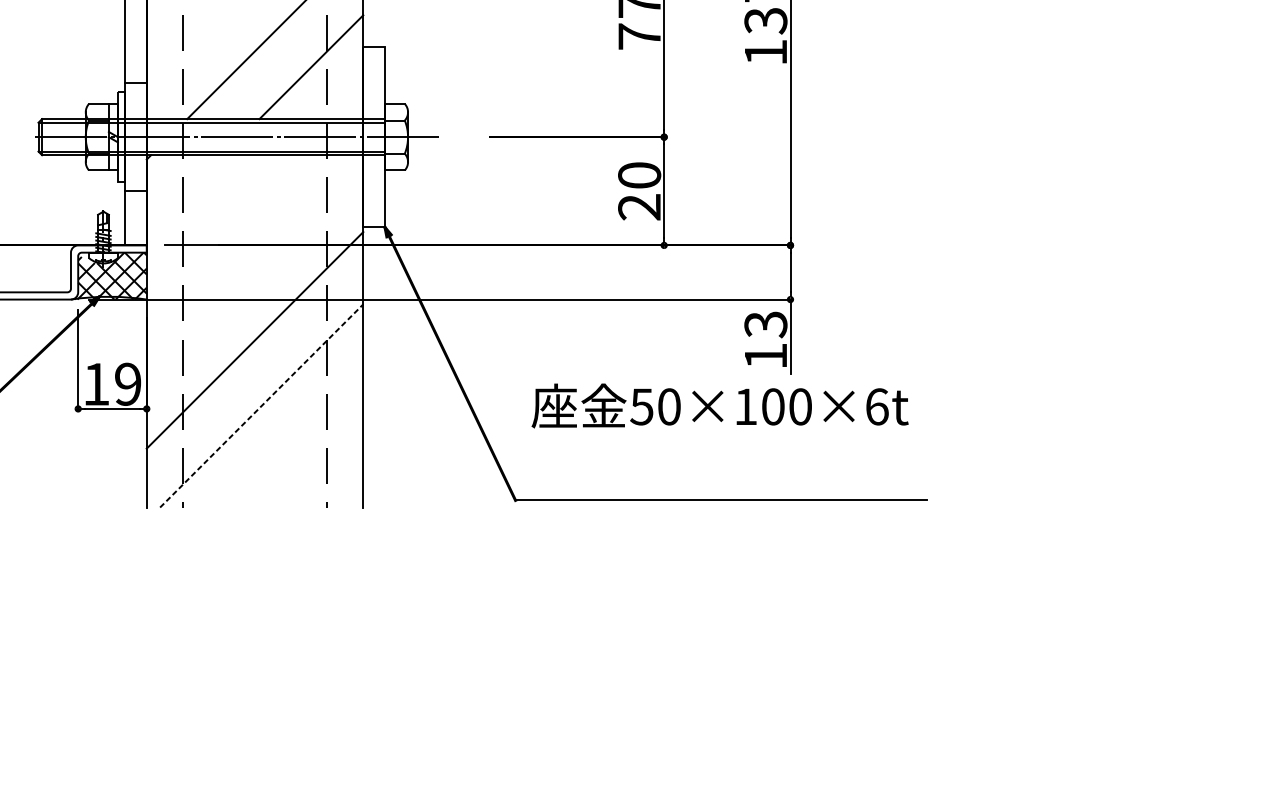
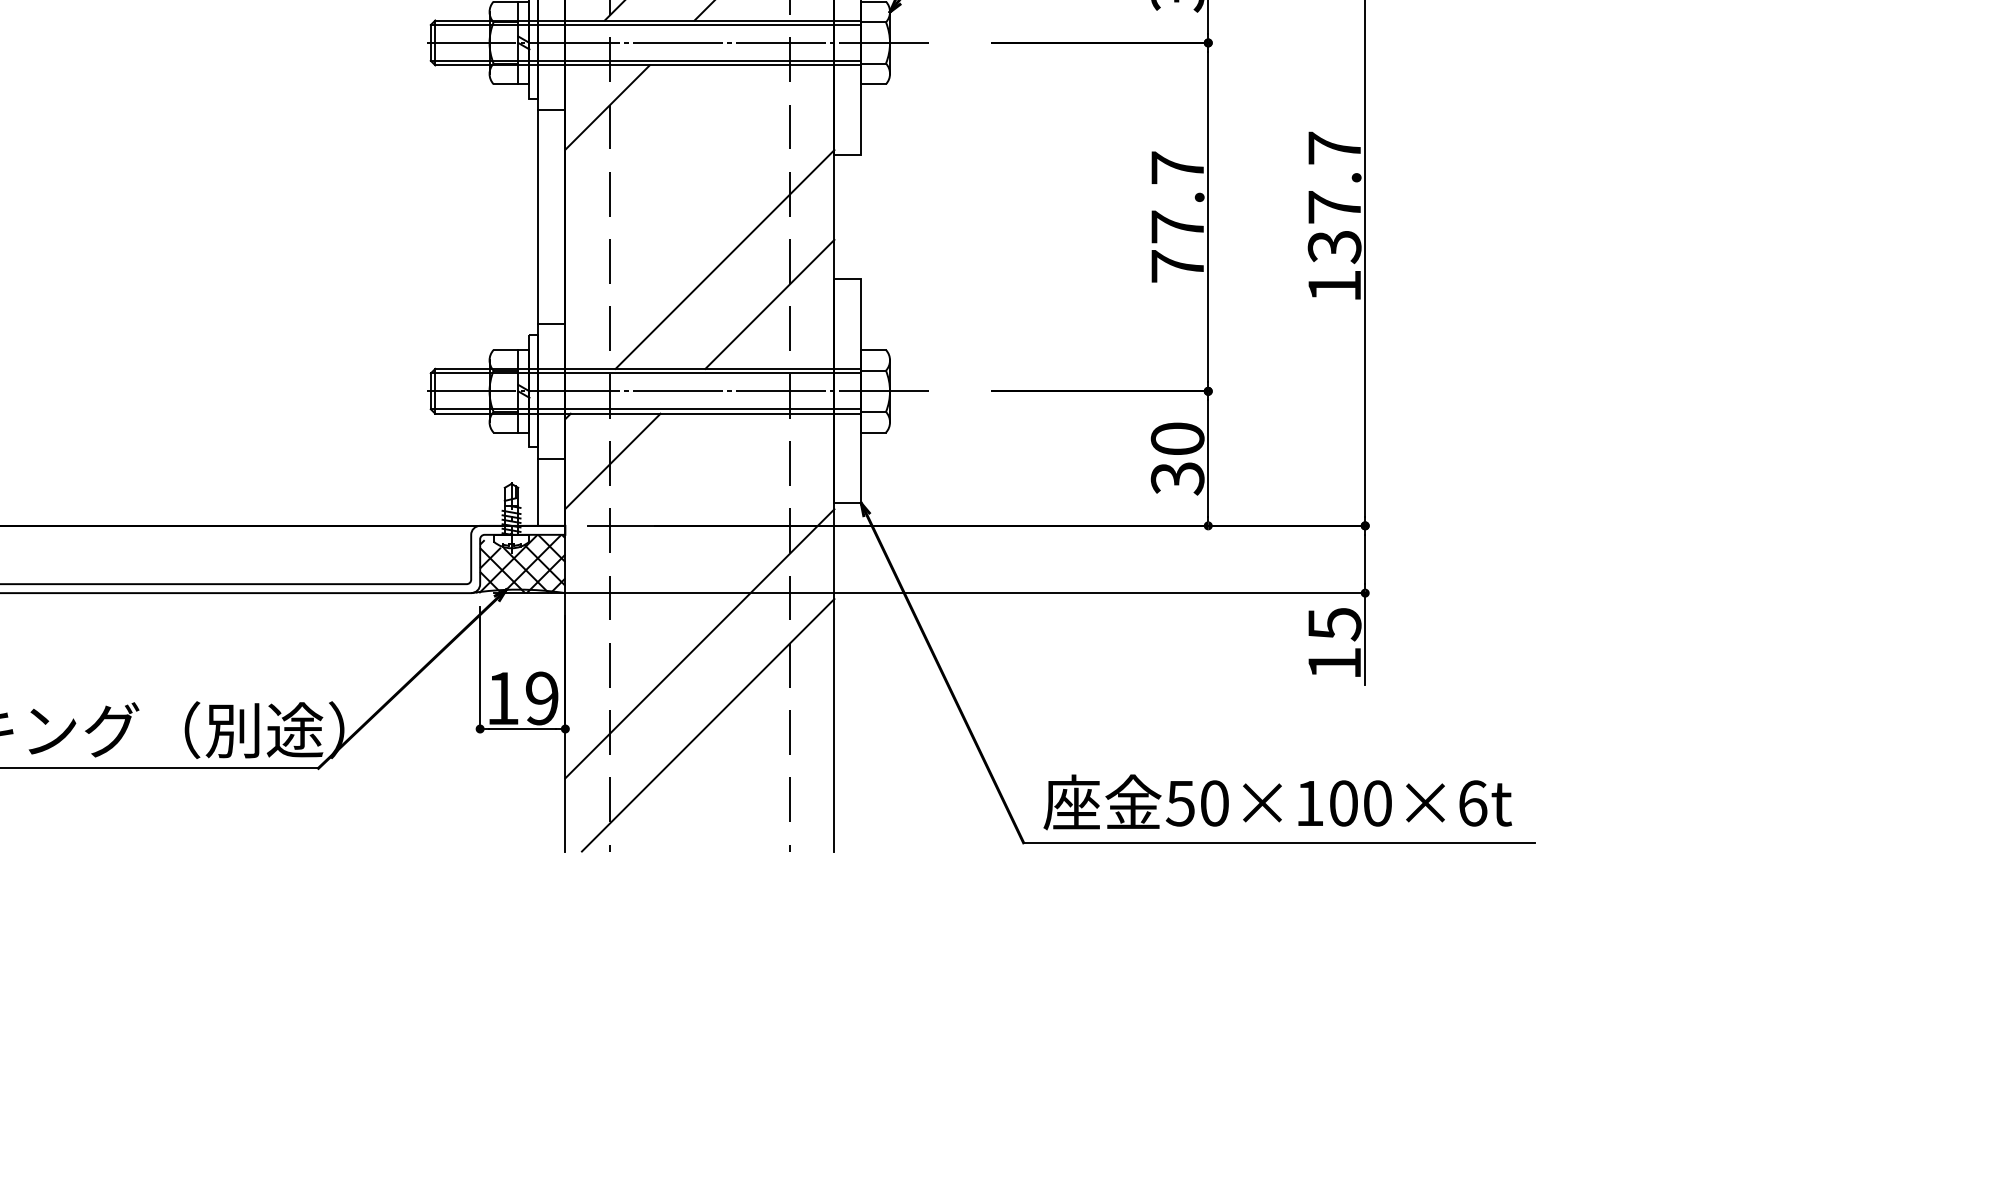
line: (184, 193) -> (612, 461), added
text: (639, 207) -> (1177, 478), 20 -> 30
text: (765, 324) -> (1334, 624), 13 -> 15
line: (261, 406) -> (708, 725), dashed -> solid
text: (719, 406) -> (1277, 802), moved

